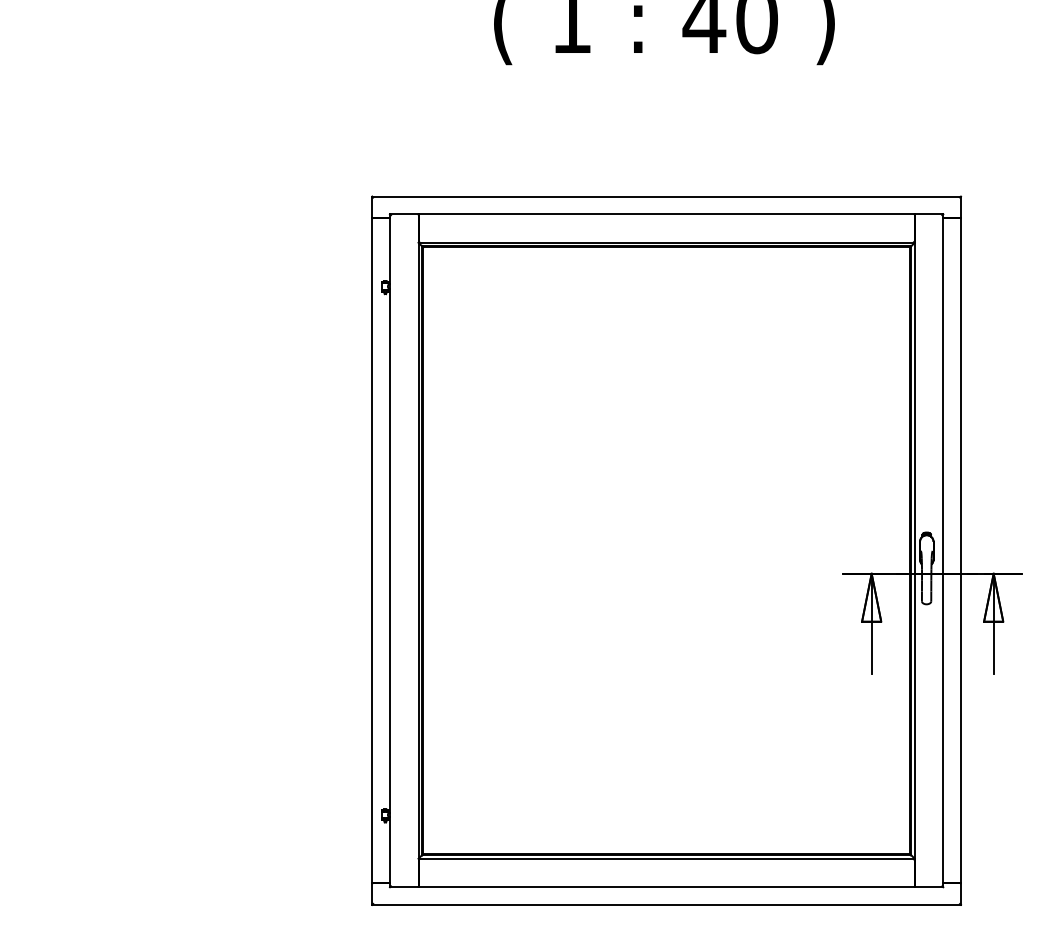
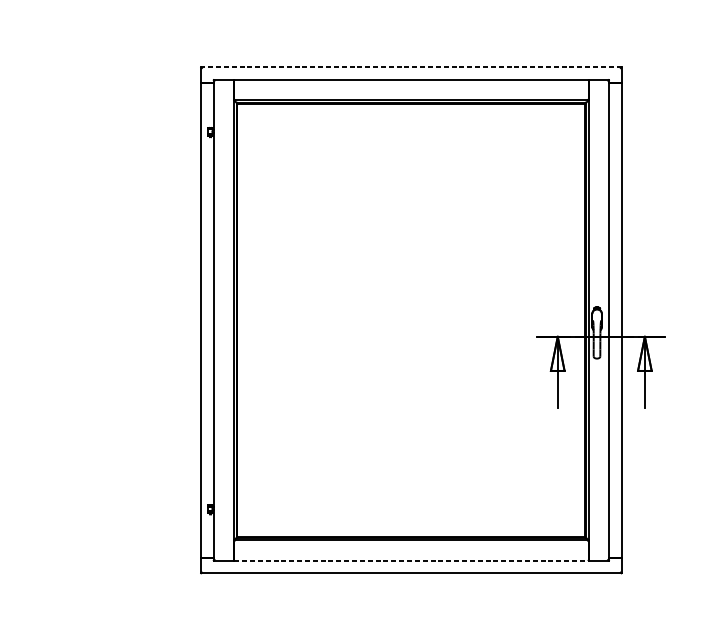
line: (666, 196) -> (411, 67), solid -> dashed
line: (667, 887) -> (411, 560), solid -> dashed

